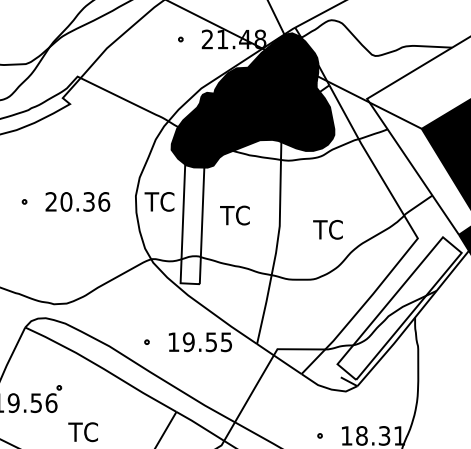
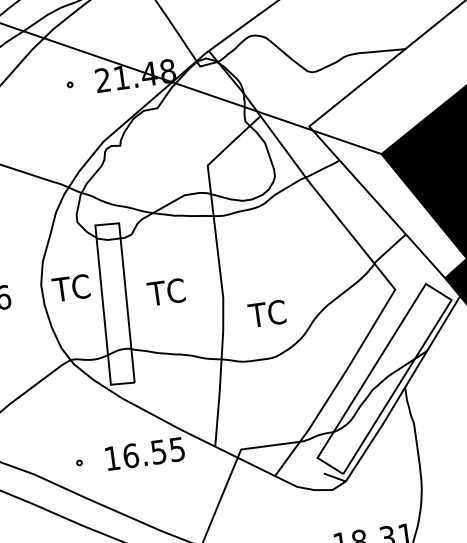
fill: (252, 100) -> (168, 147), removed
text: (327, 229) -> (266, 313), moved
text: (188, 342) -> (130, 456), 19.55 -> 16.55

